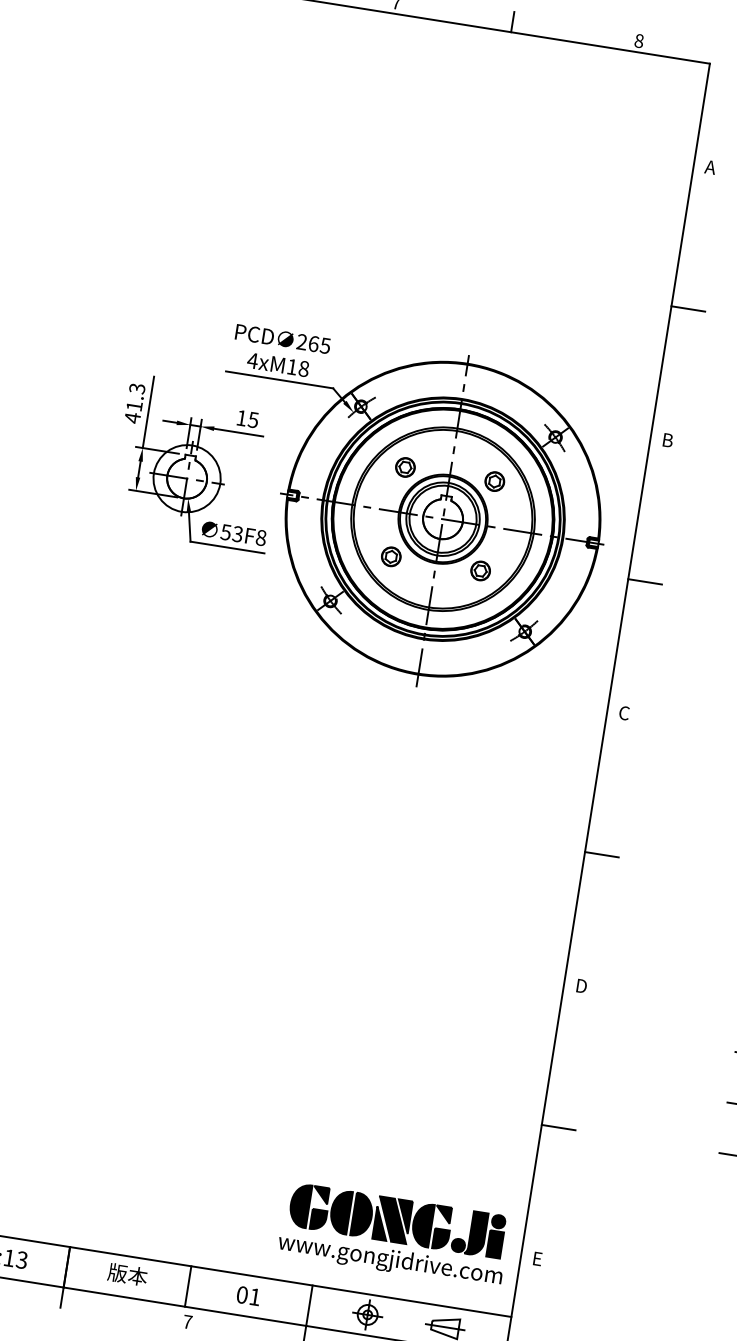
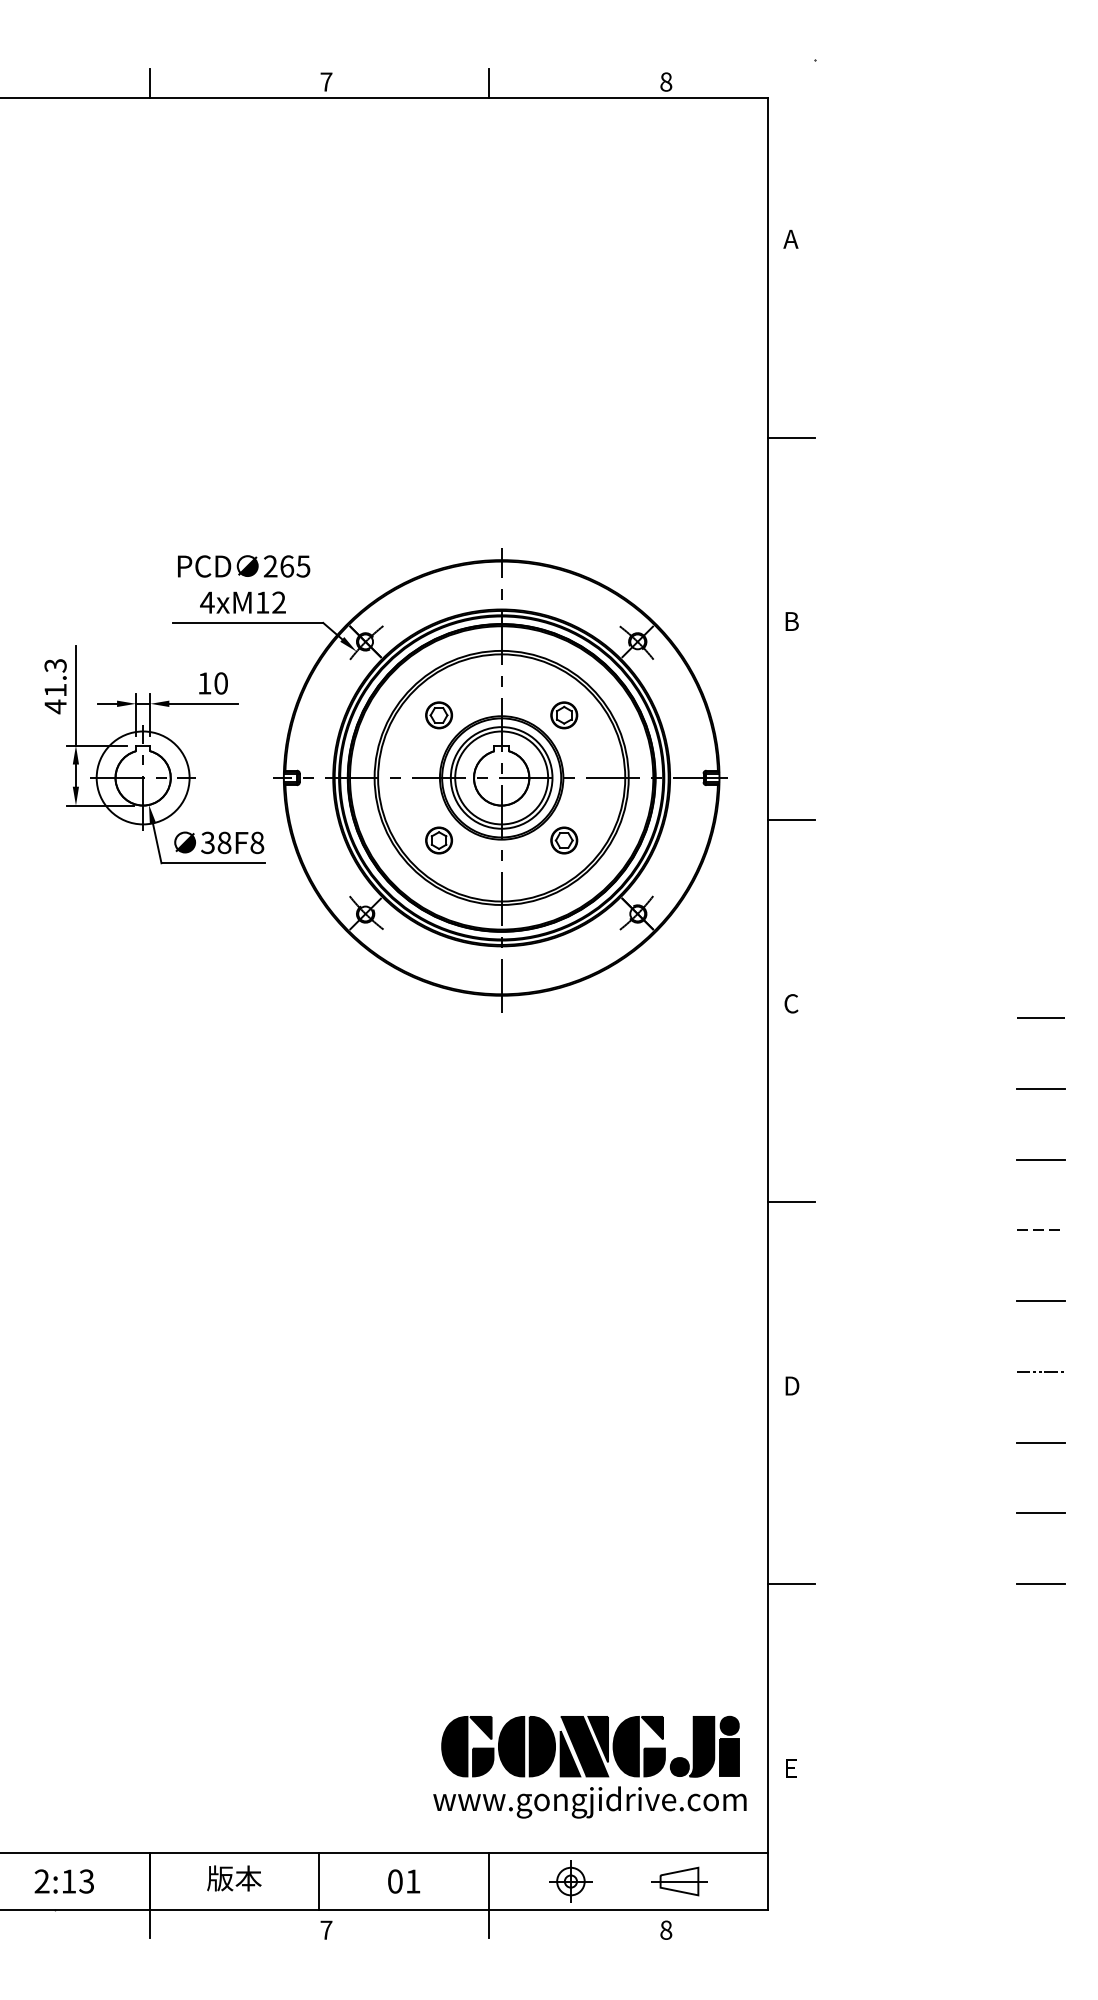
text: (303, 368) -> (278, 602), 4xM18 -> 4xM12
text: (252, 420) -> (220, 683), 15 -> 10
text: (232, 533) -> (216, 842), 53F8 -> 38F8

